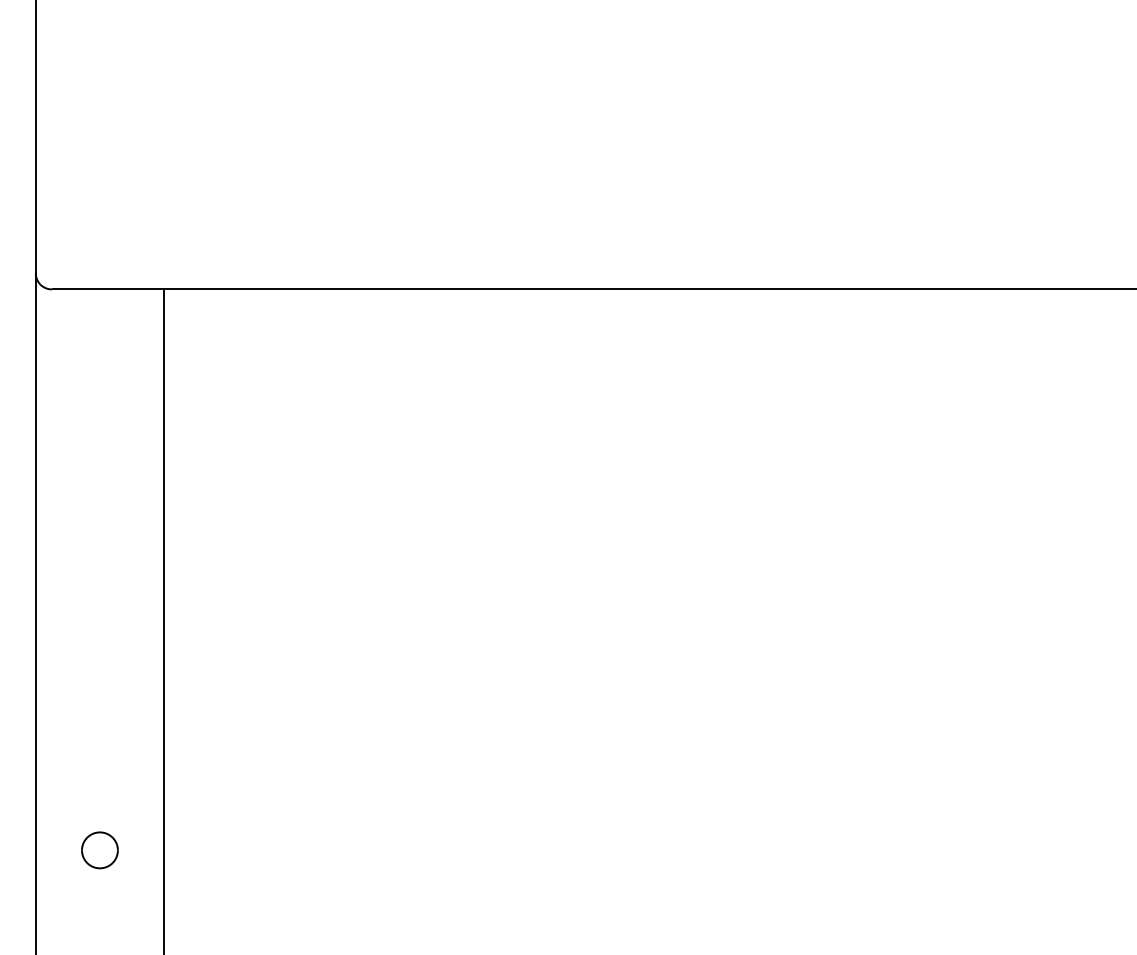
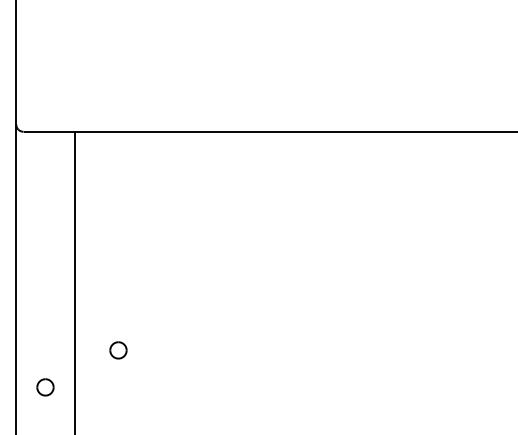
part: (260, 769) -> (118, 350), added

